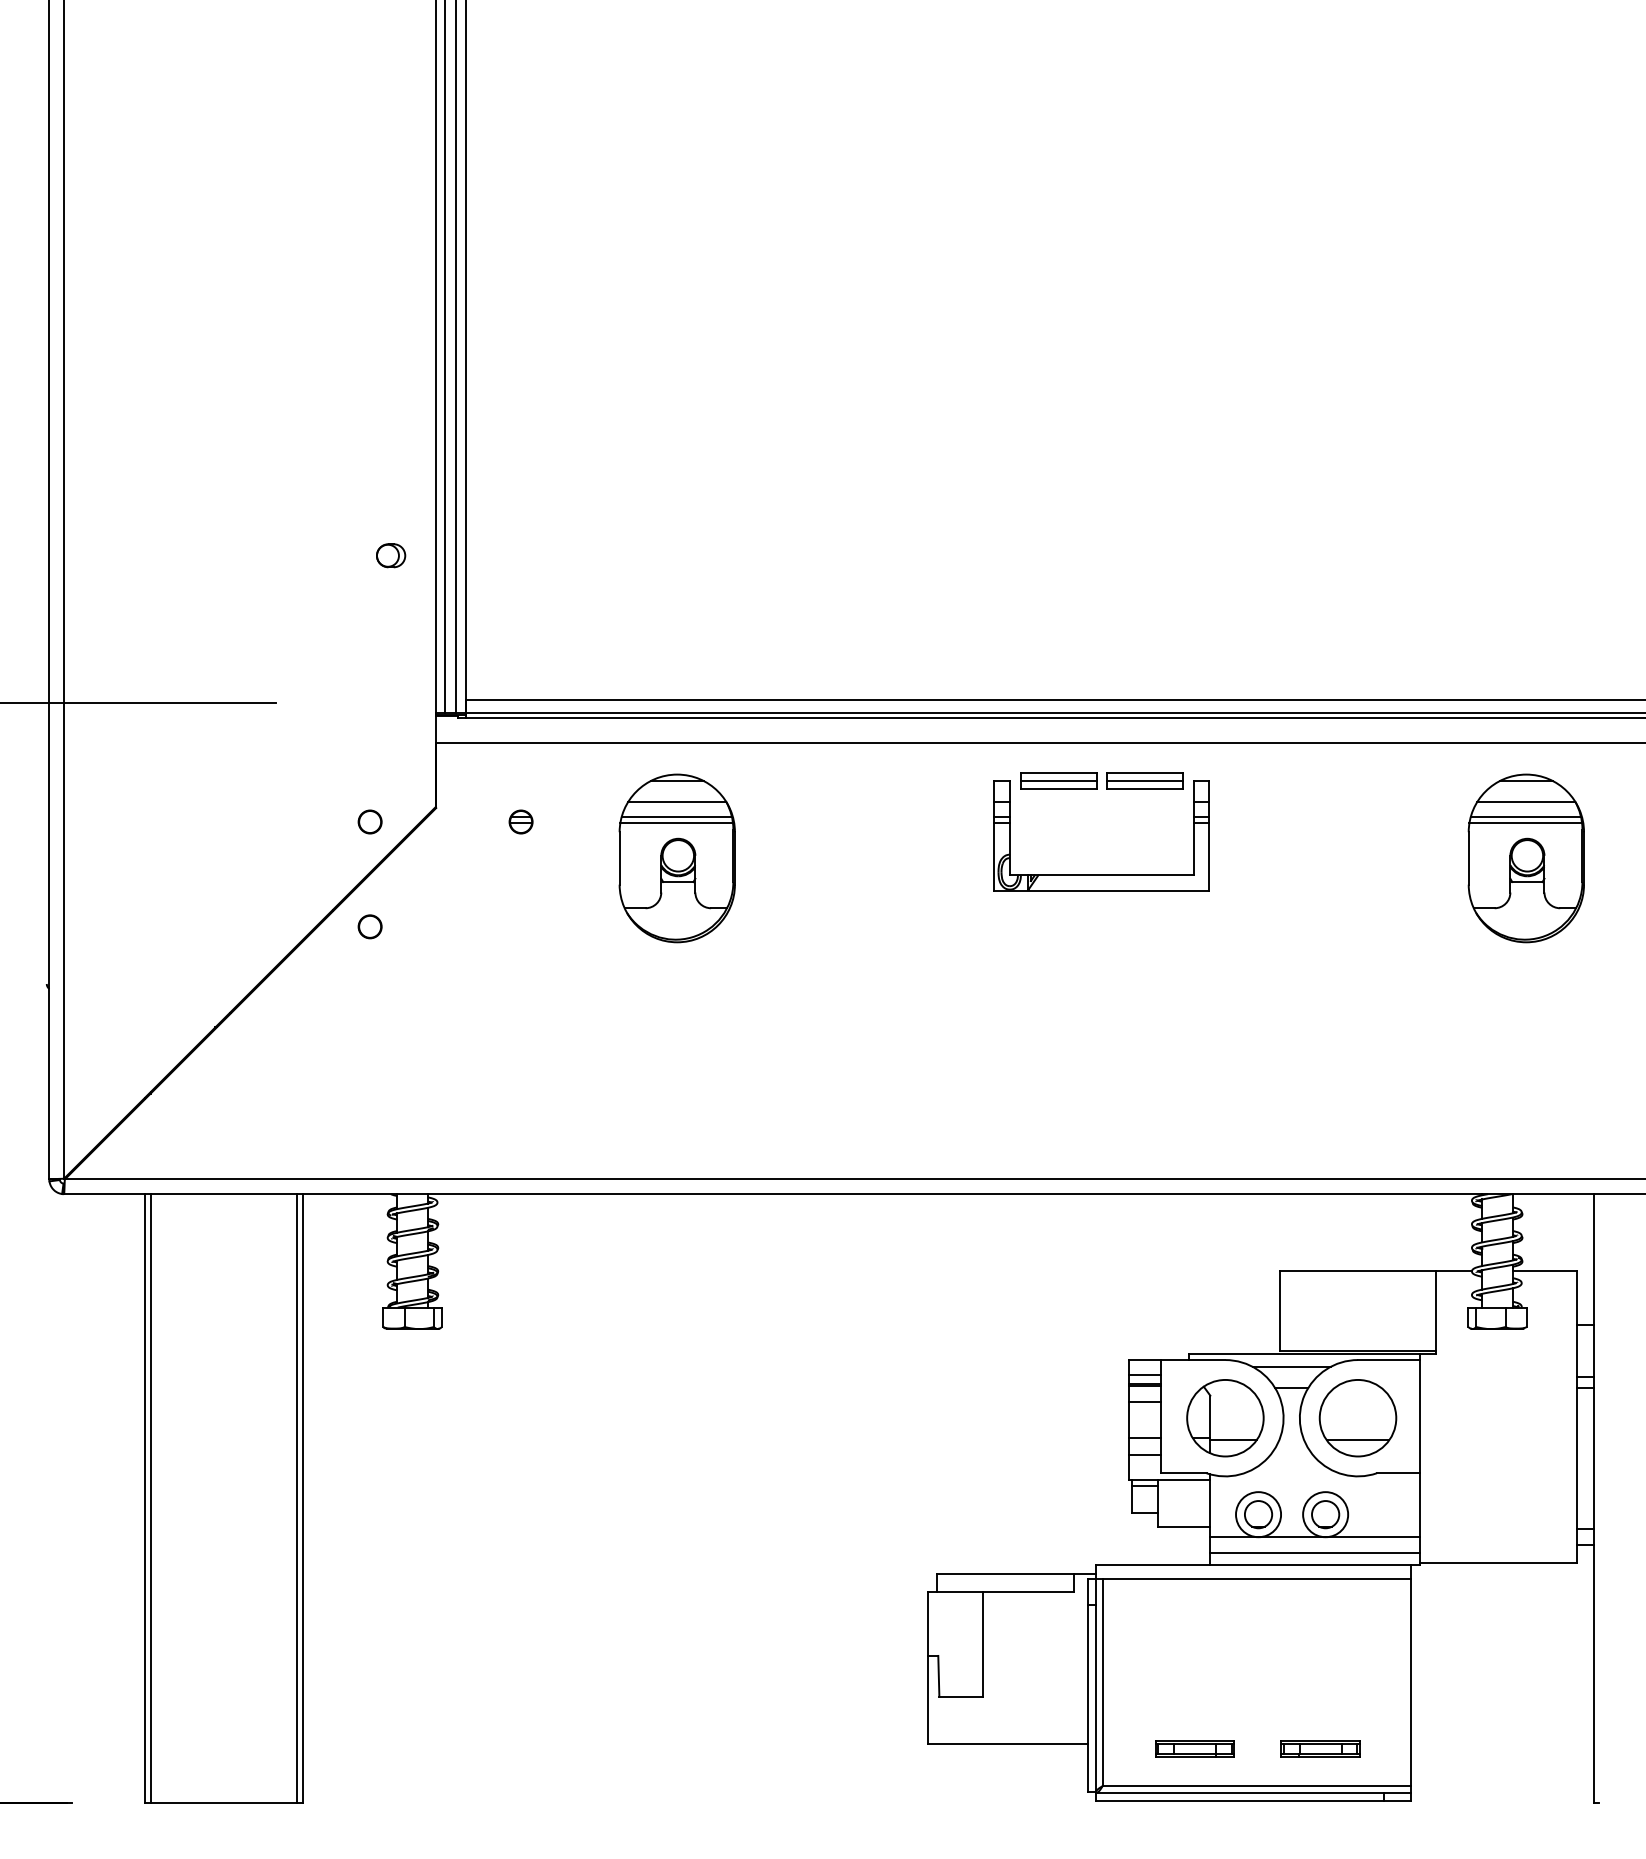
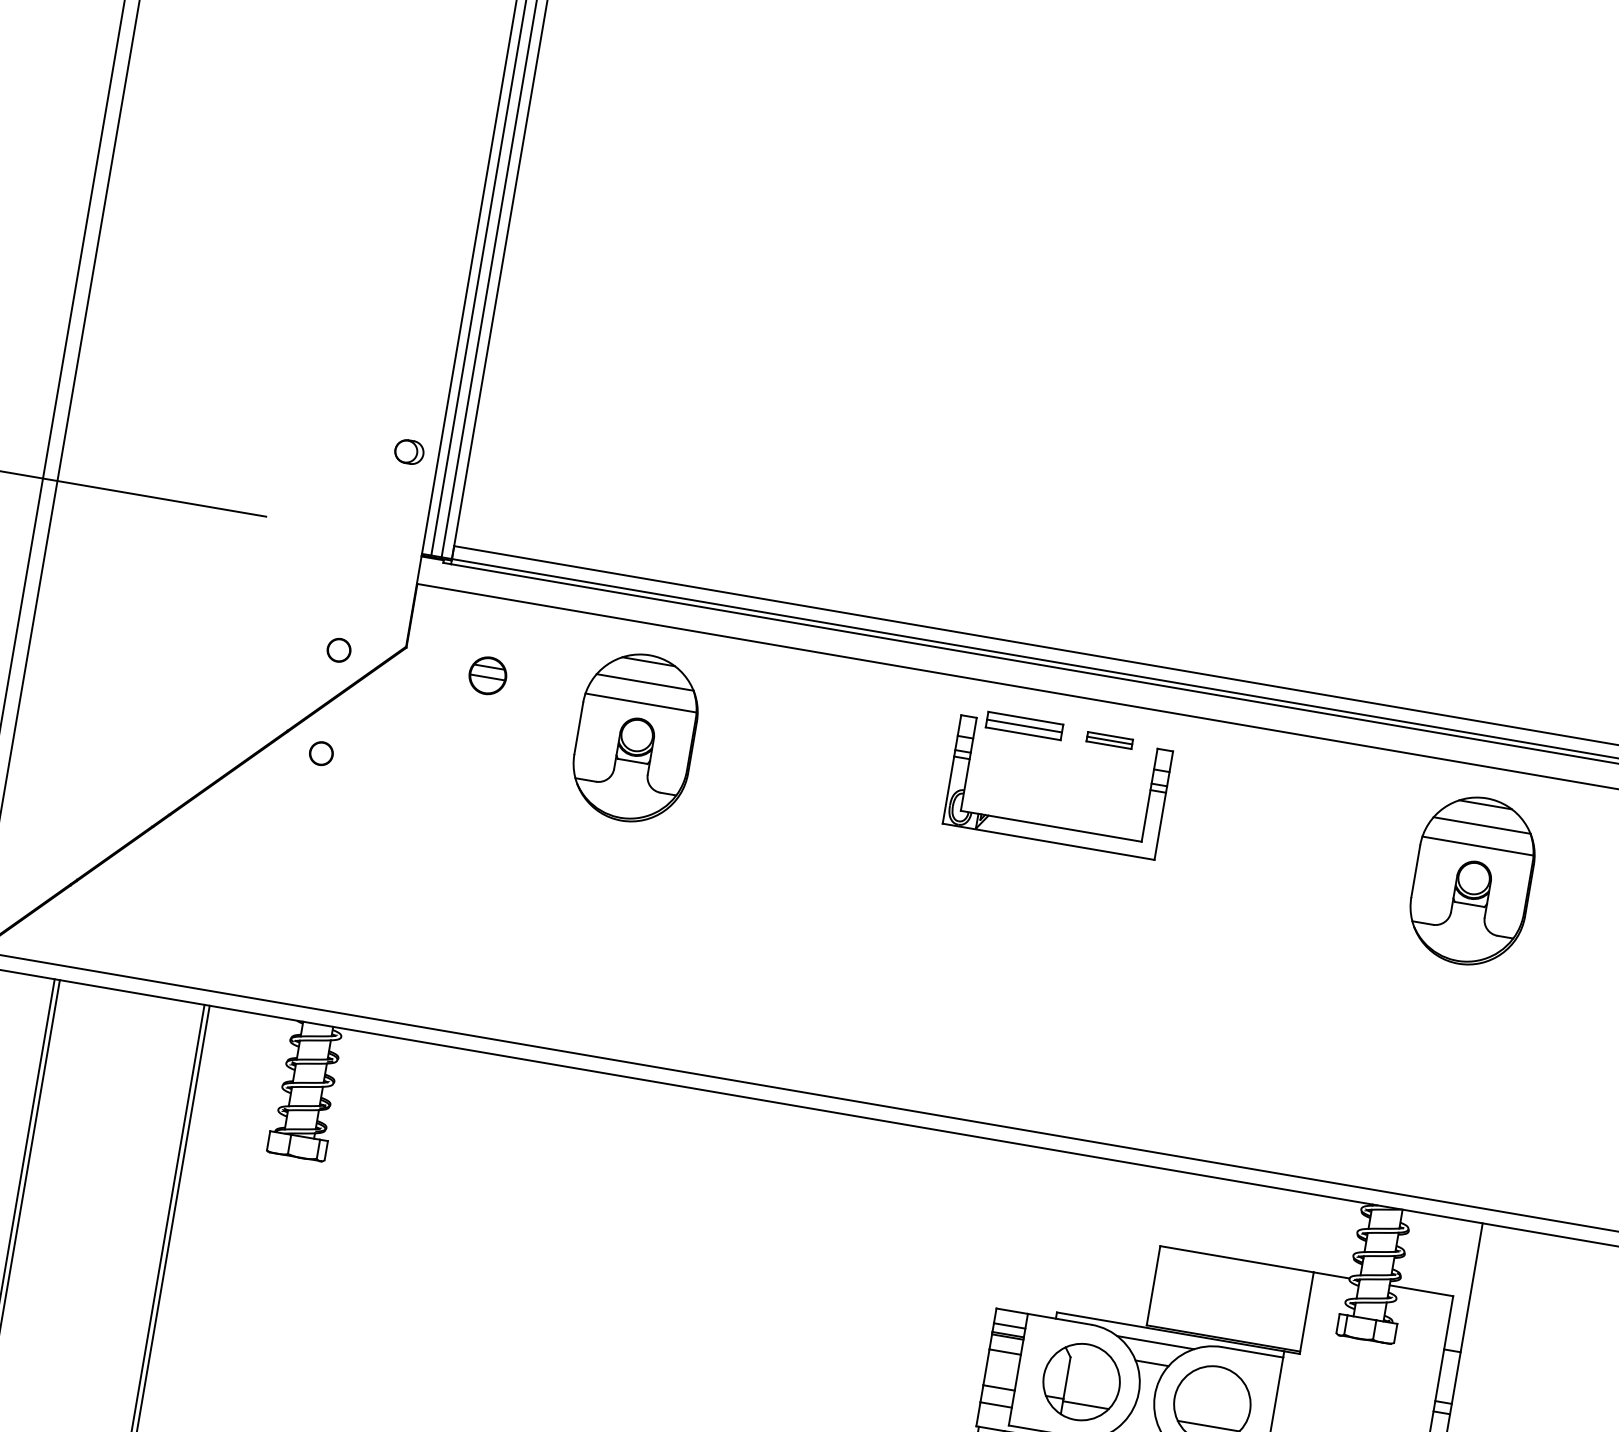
part: (391, 555) -> (409, 451), moved
part: (1144, 780) -> (1109, 739), size x0.6
line: (676, 816) -> (641, 696), removed
line: (1525, 816) -> (1478, 839), removed
part: (520, 821) -> (487, 675), size x1.6

